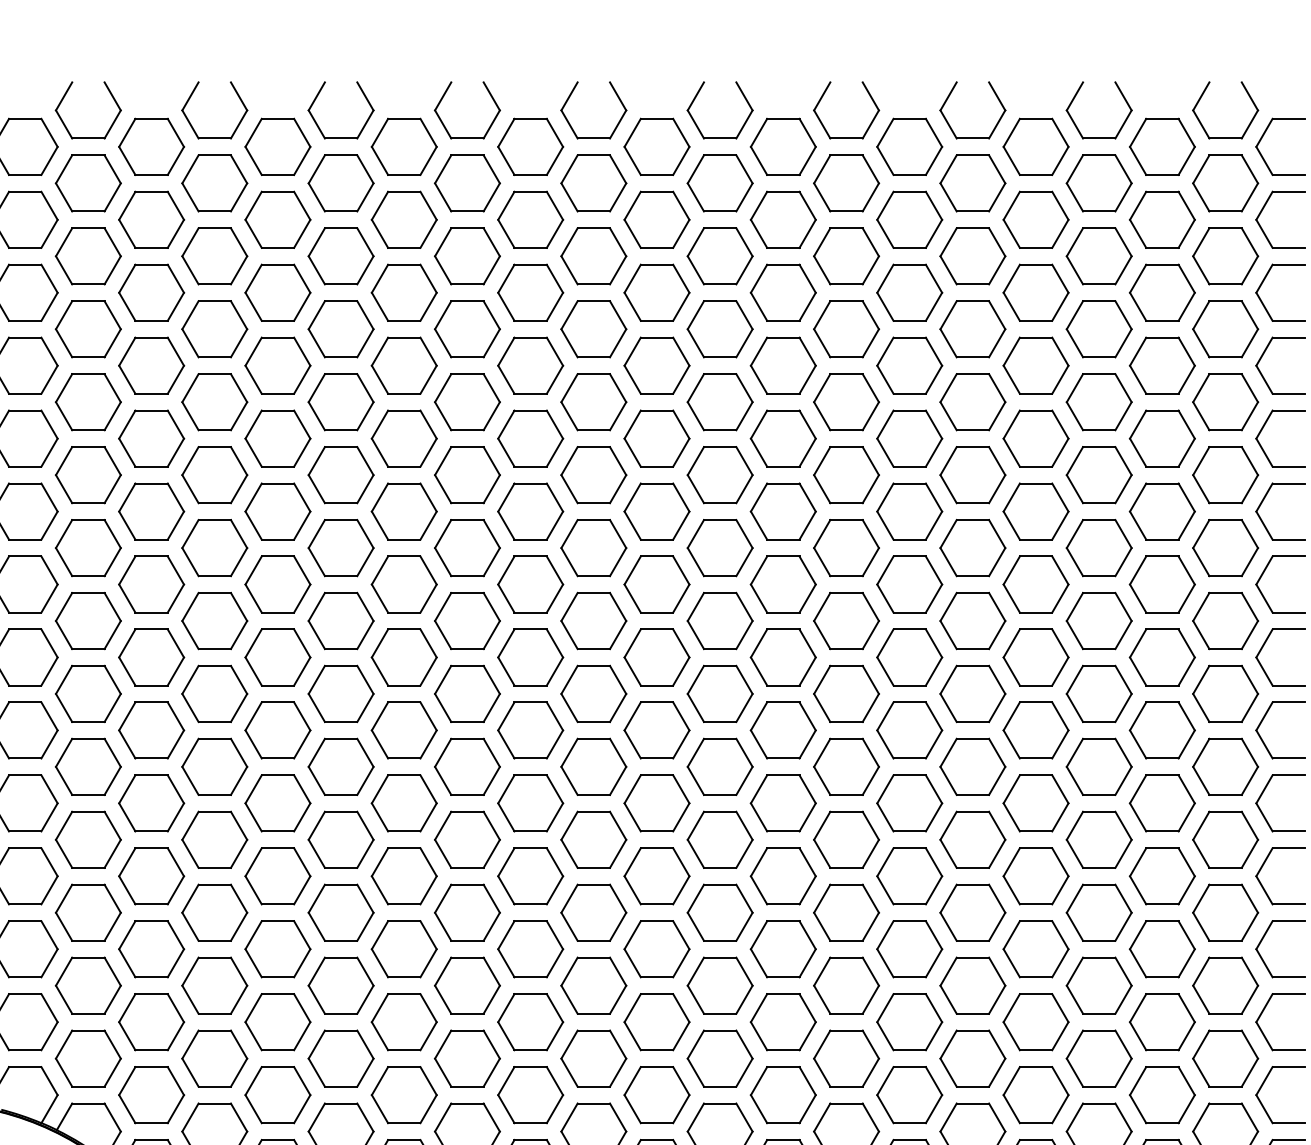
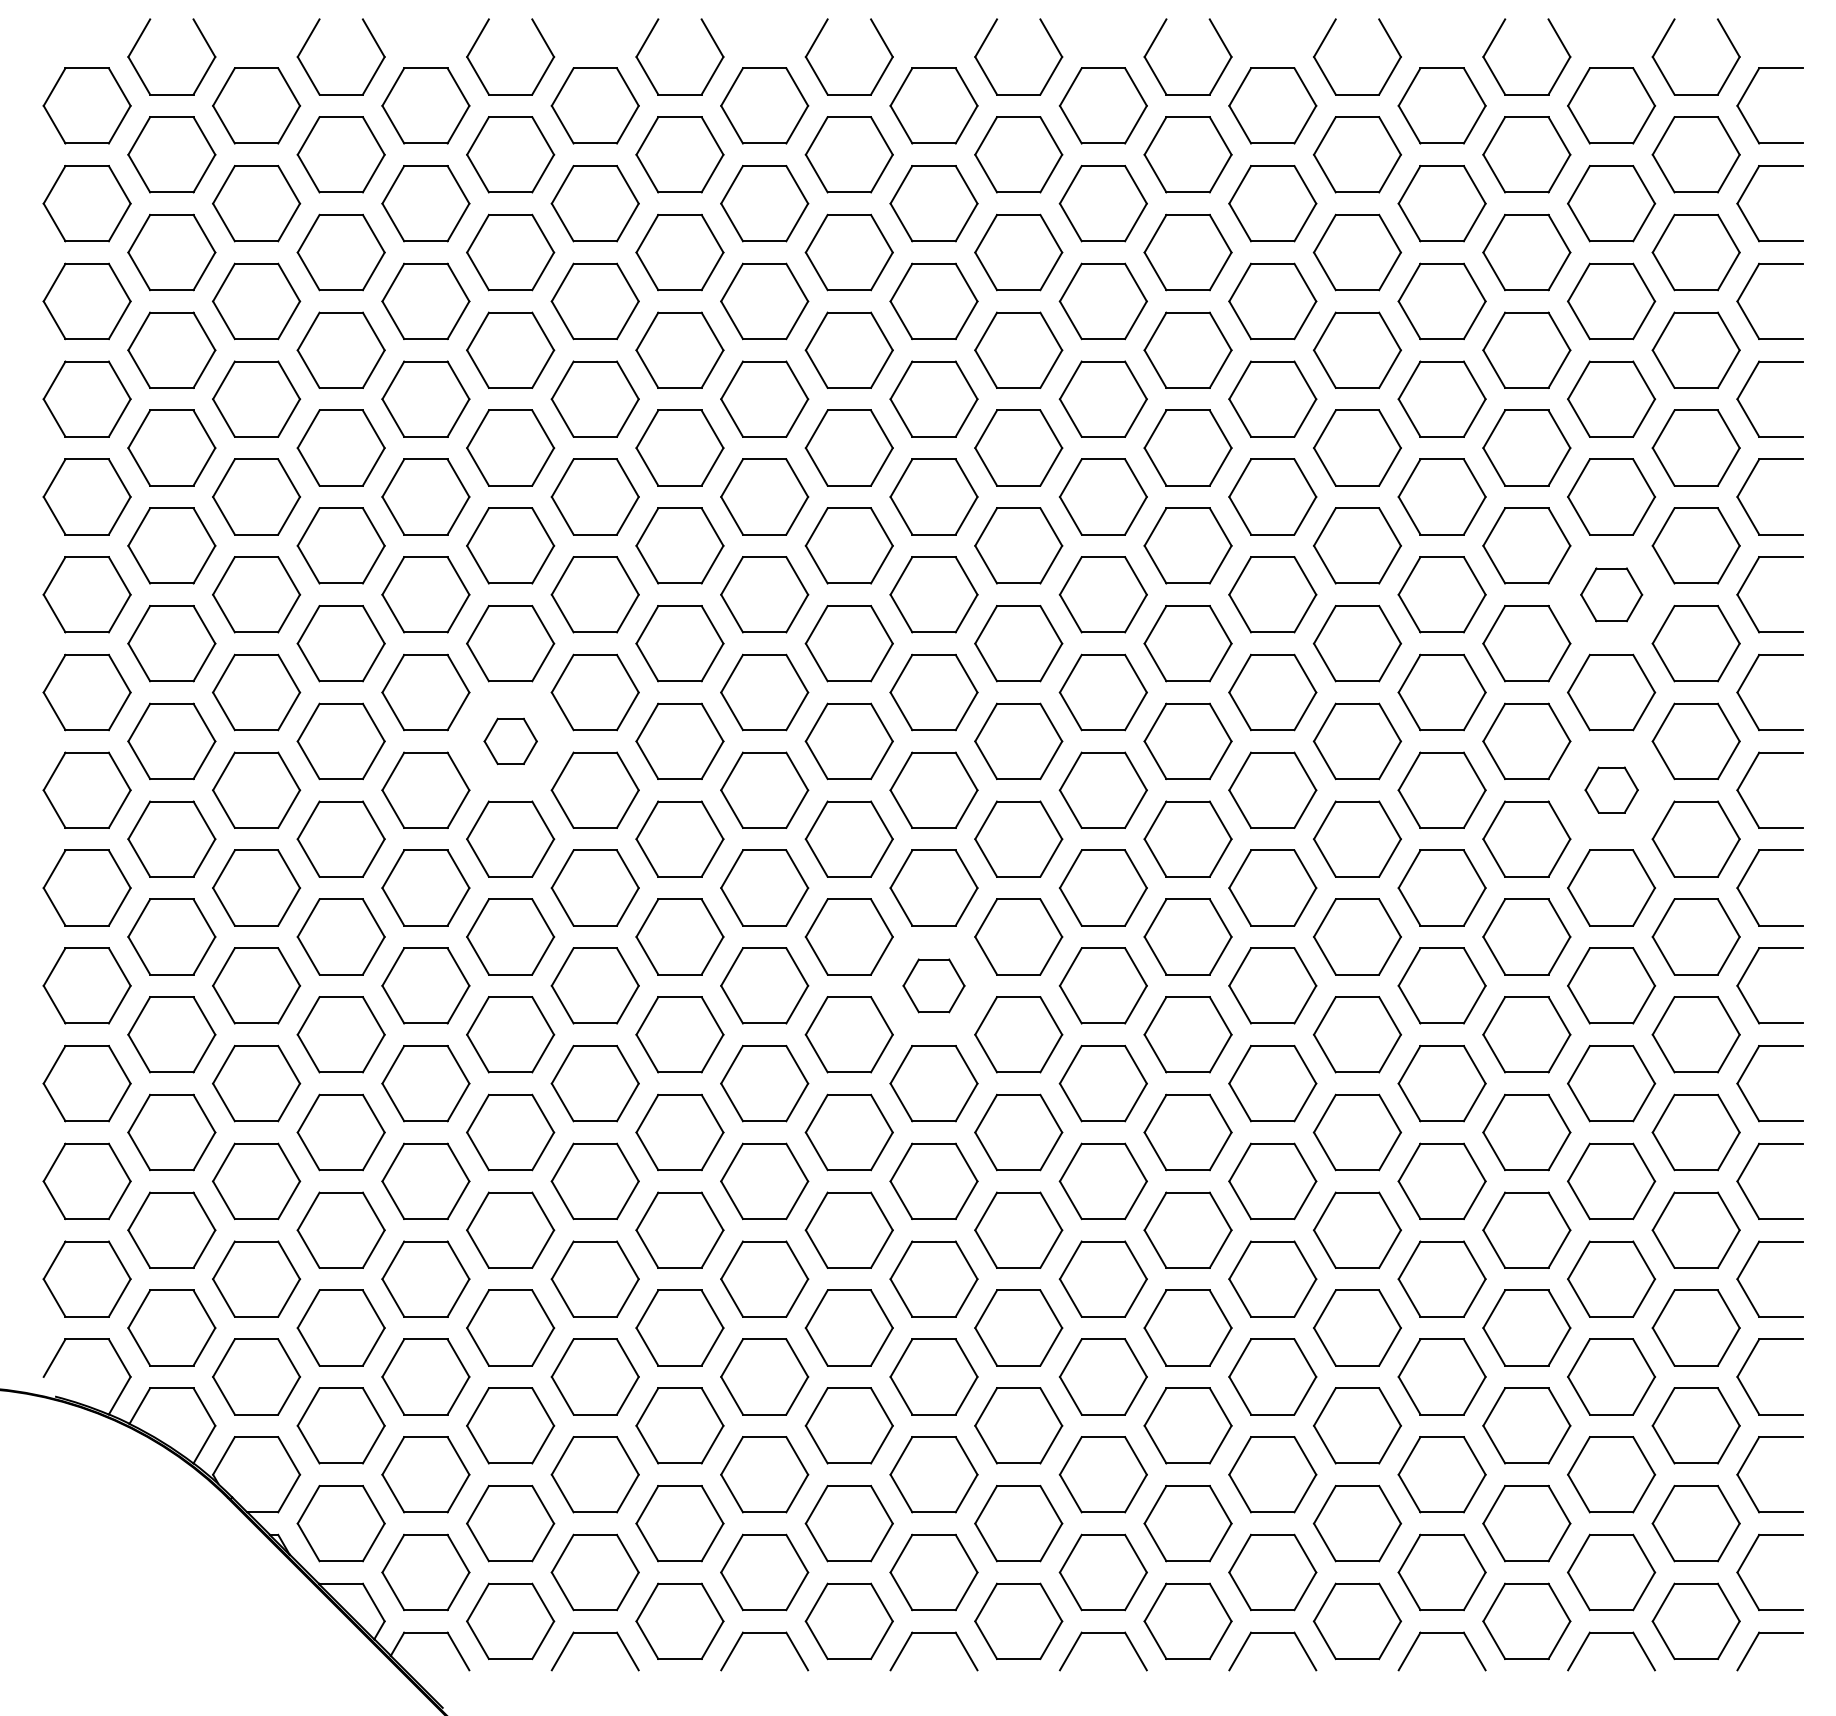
part: (1162, 511) -> (1611, 594), size x0.7
part: (341, 621) -> (510, 741), size x0.6
part: (1162, 656) -> (1611, 789), size x0.6
part: (656, 803) -> (933, 985), size x0.7

